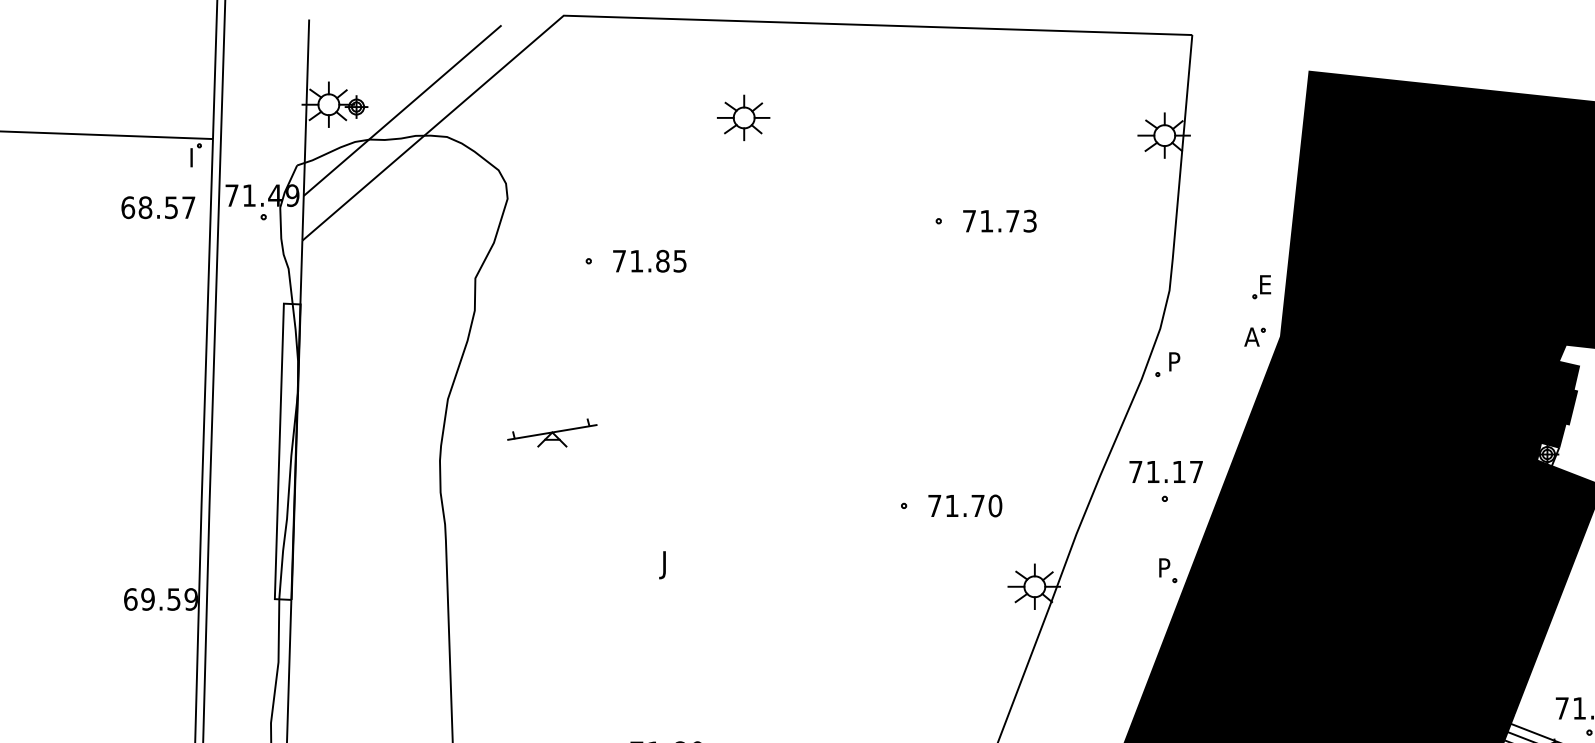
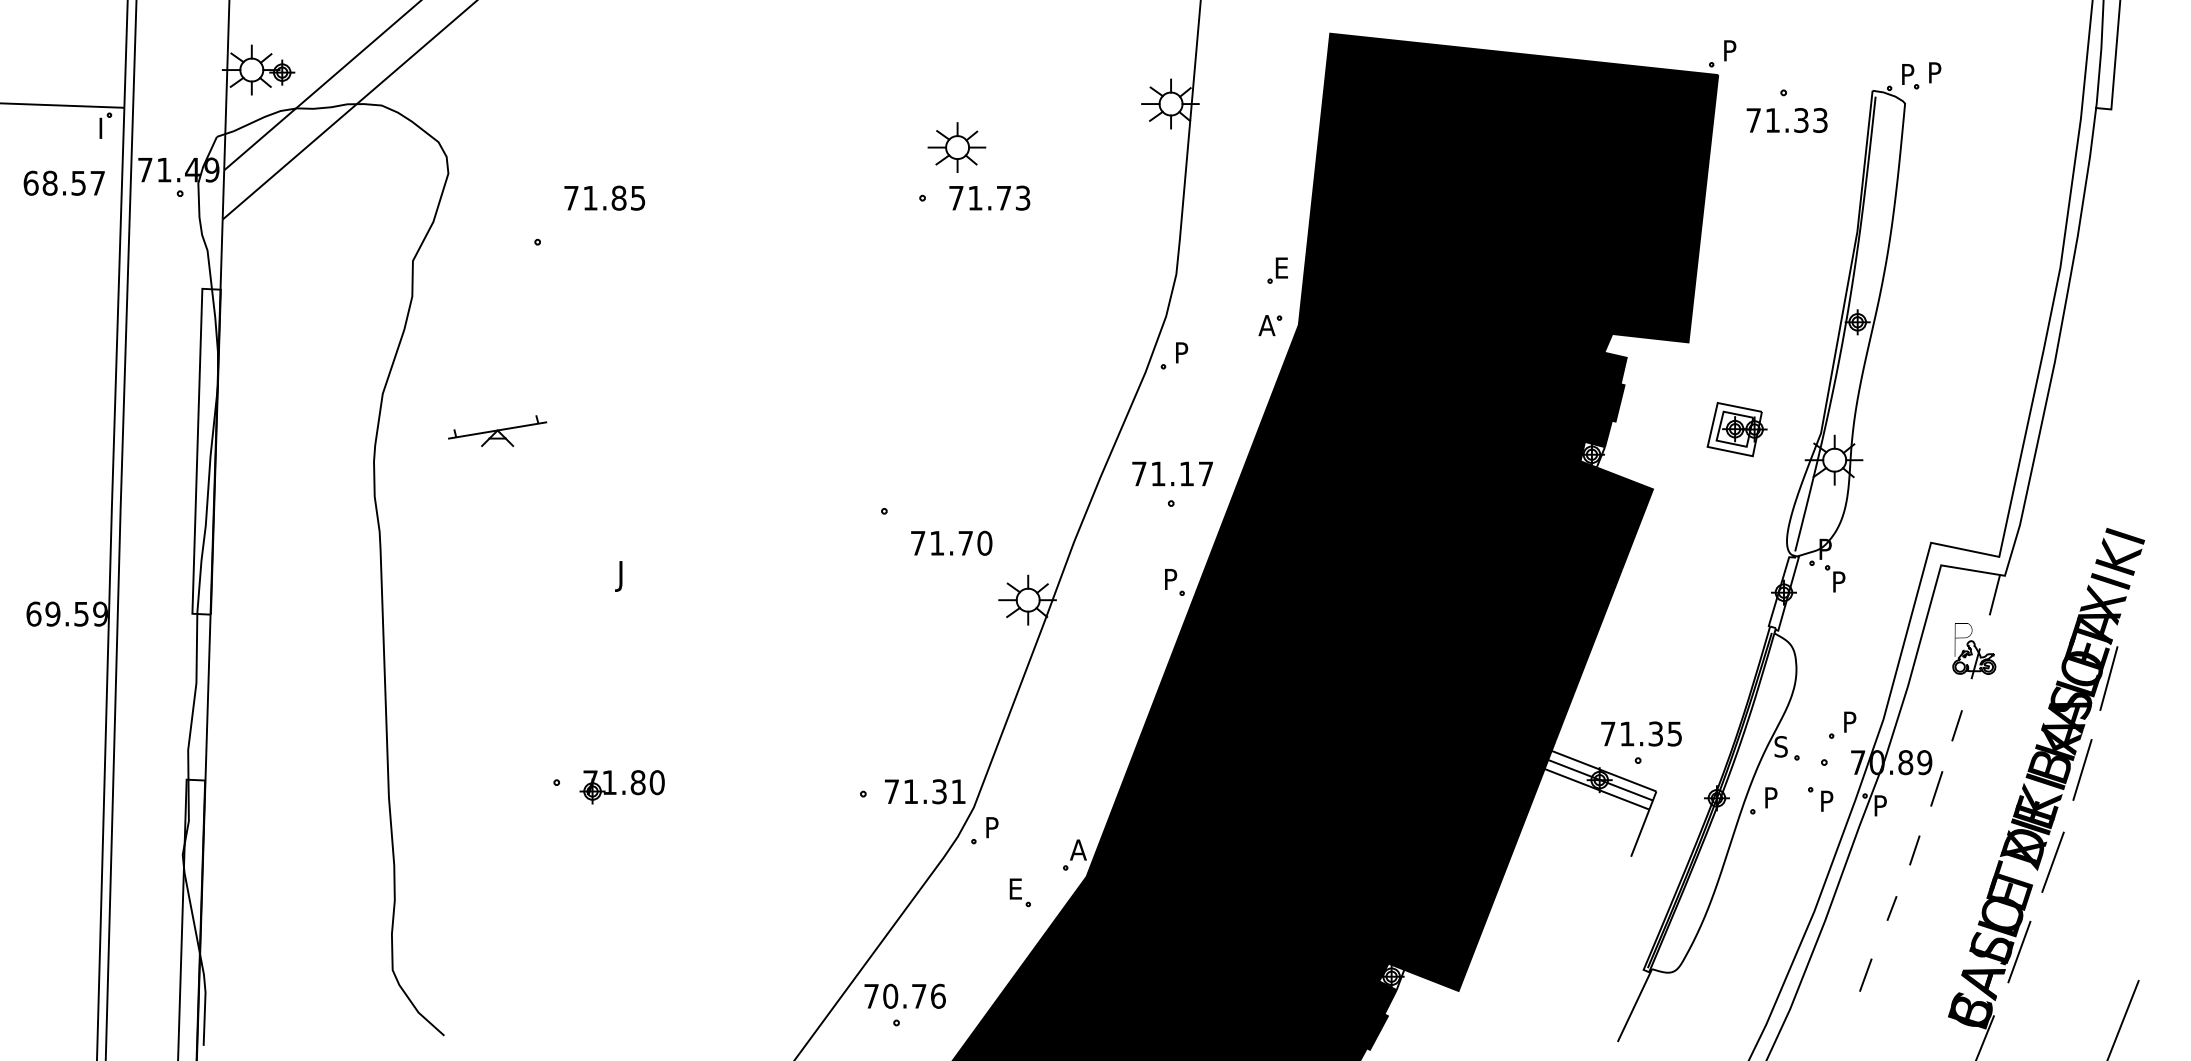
part: (743, 117) -> (956, 147), moved
text: (649, 260) -> (604, 197), moved
text: (965, 505) -> (951, 542), moved

